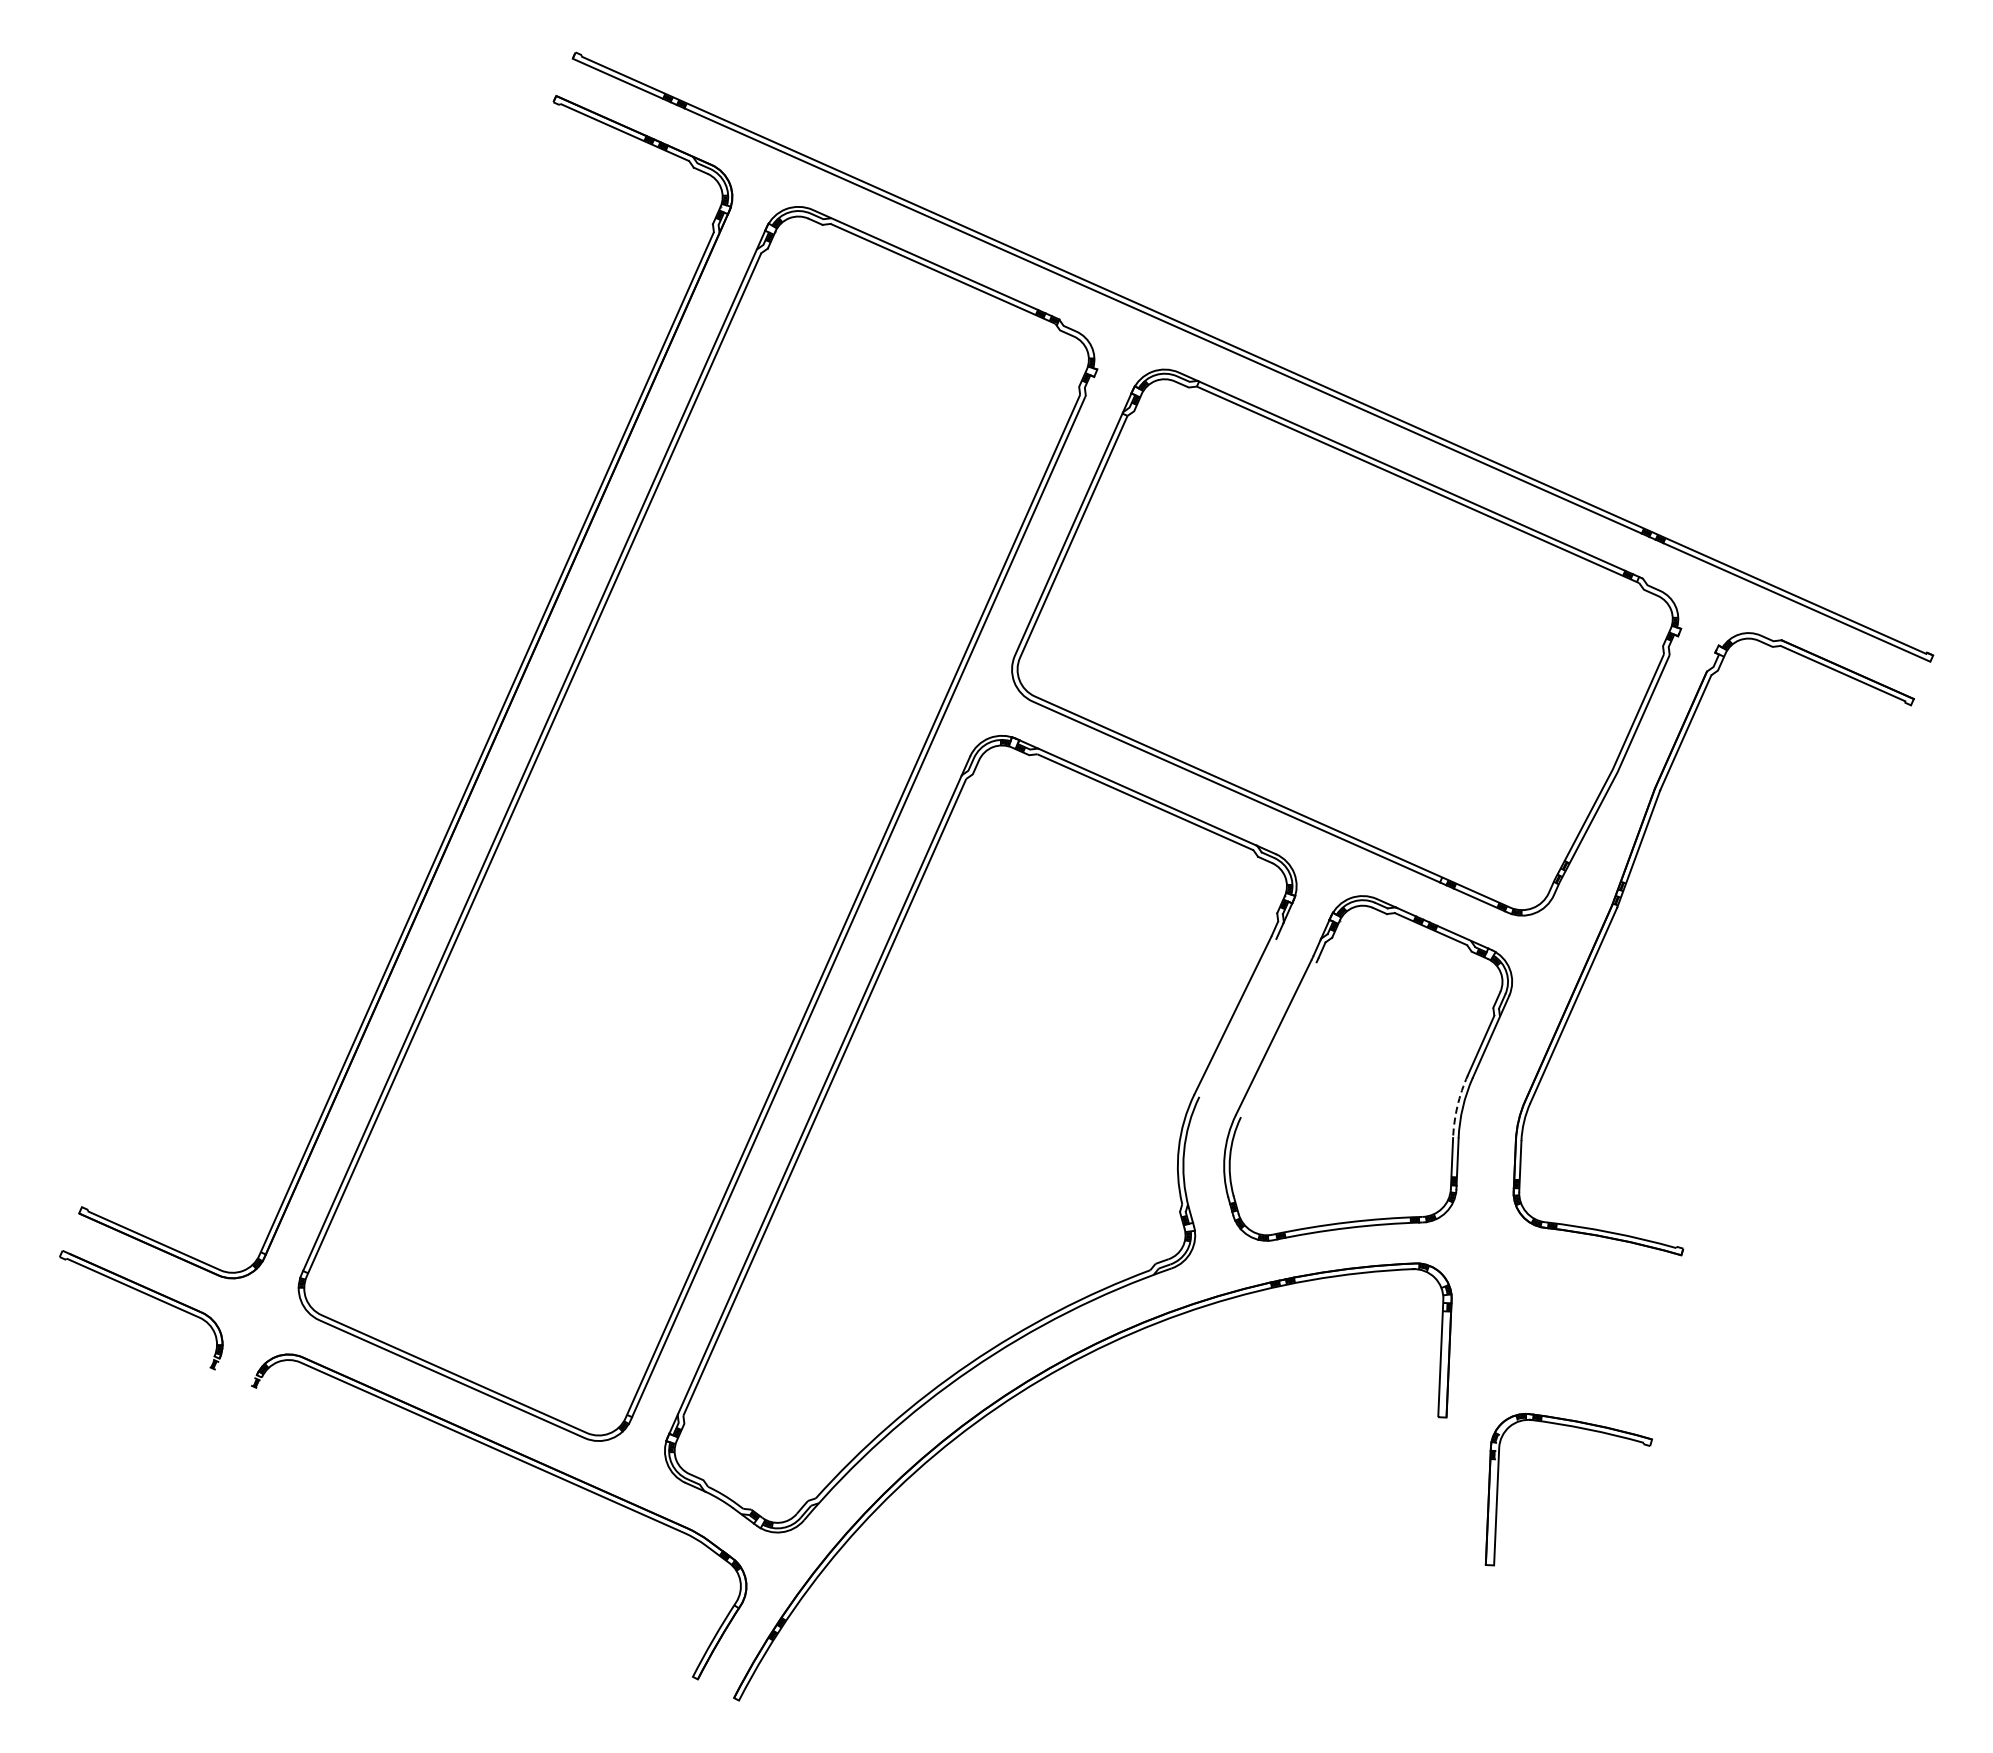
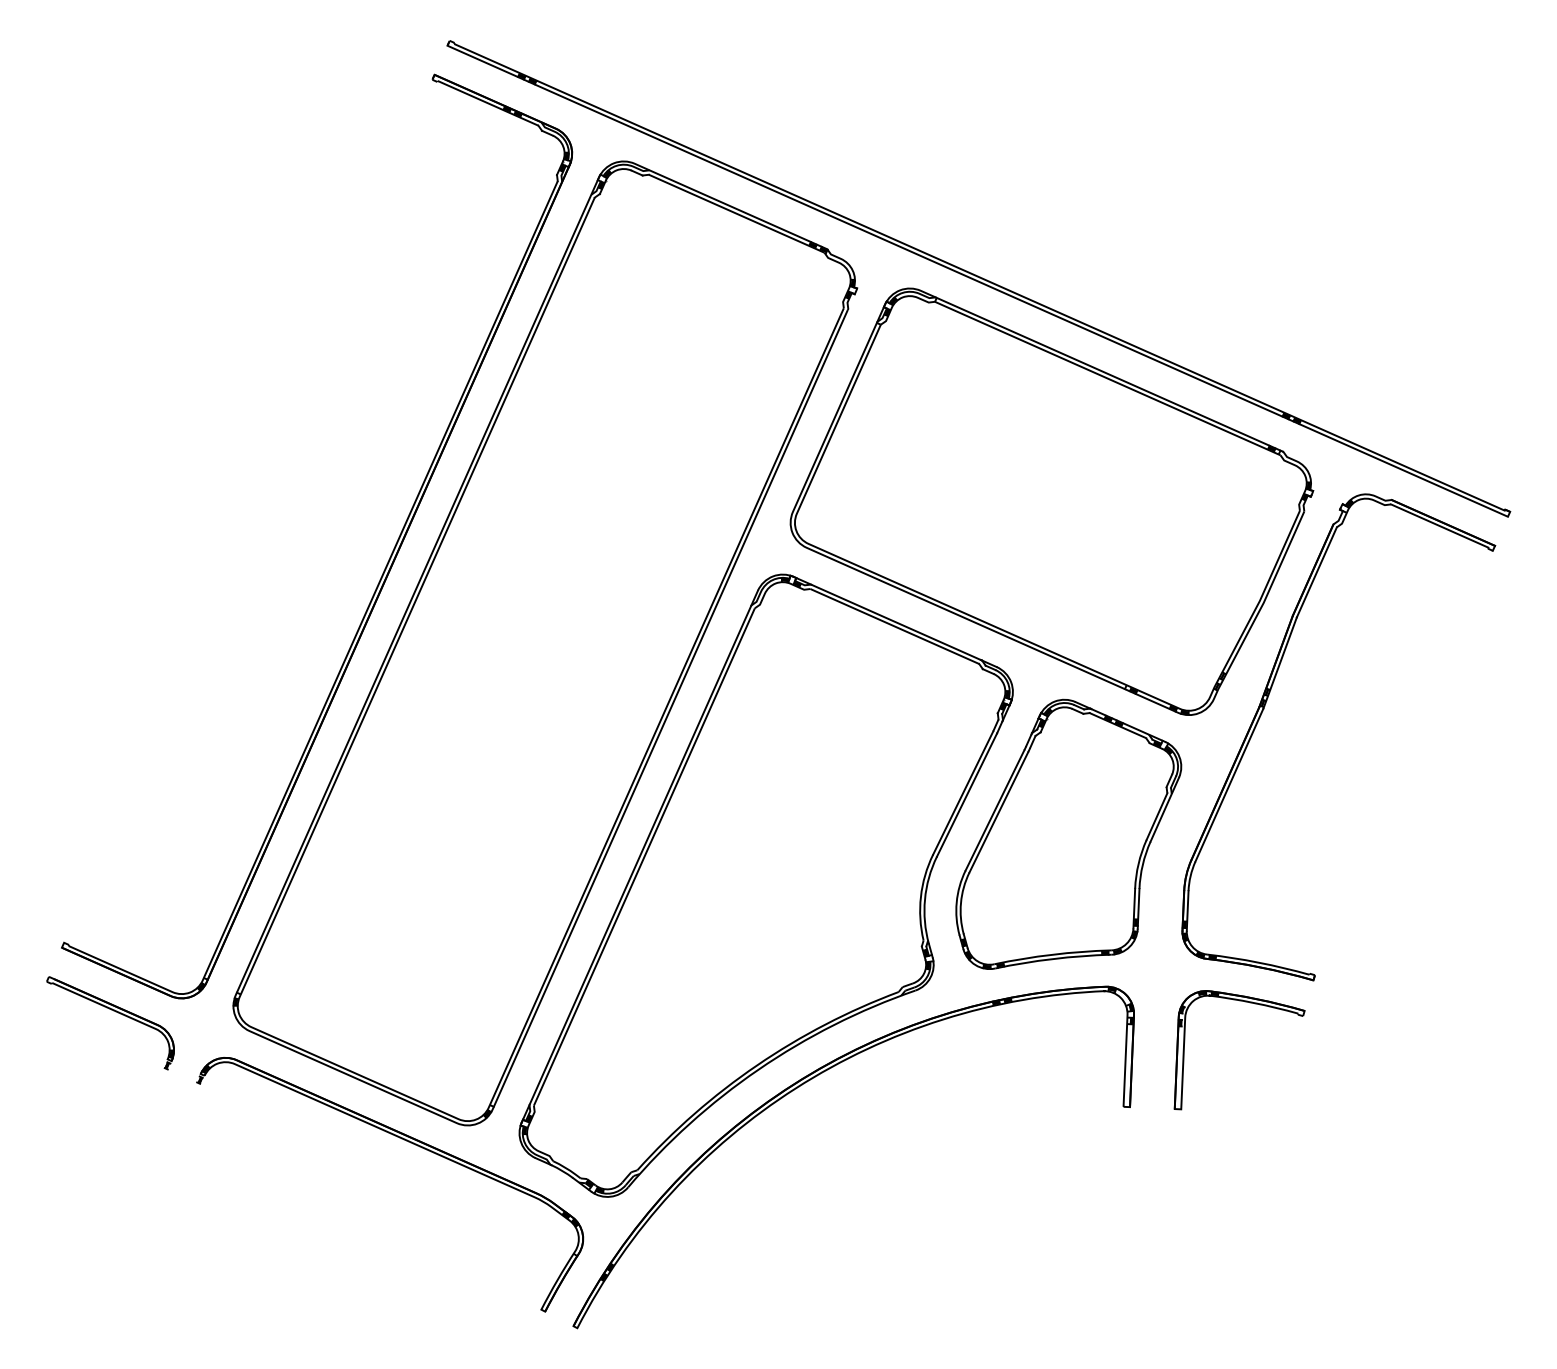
line: (1237, 1017) -> (966, 794), added
line: (1278, 1040) -> (998, 812), added
arc: (1457, 1106) -> (1138, 864), dashed -> solid
part: (1581, 1429) -> (1249, 1003), moved

